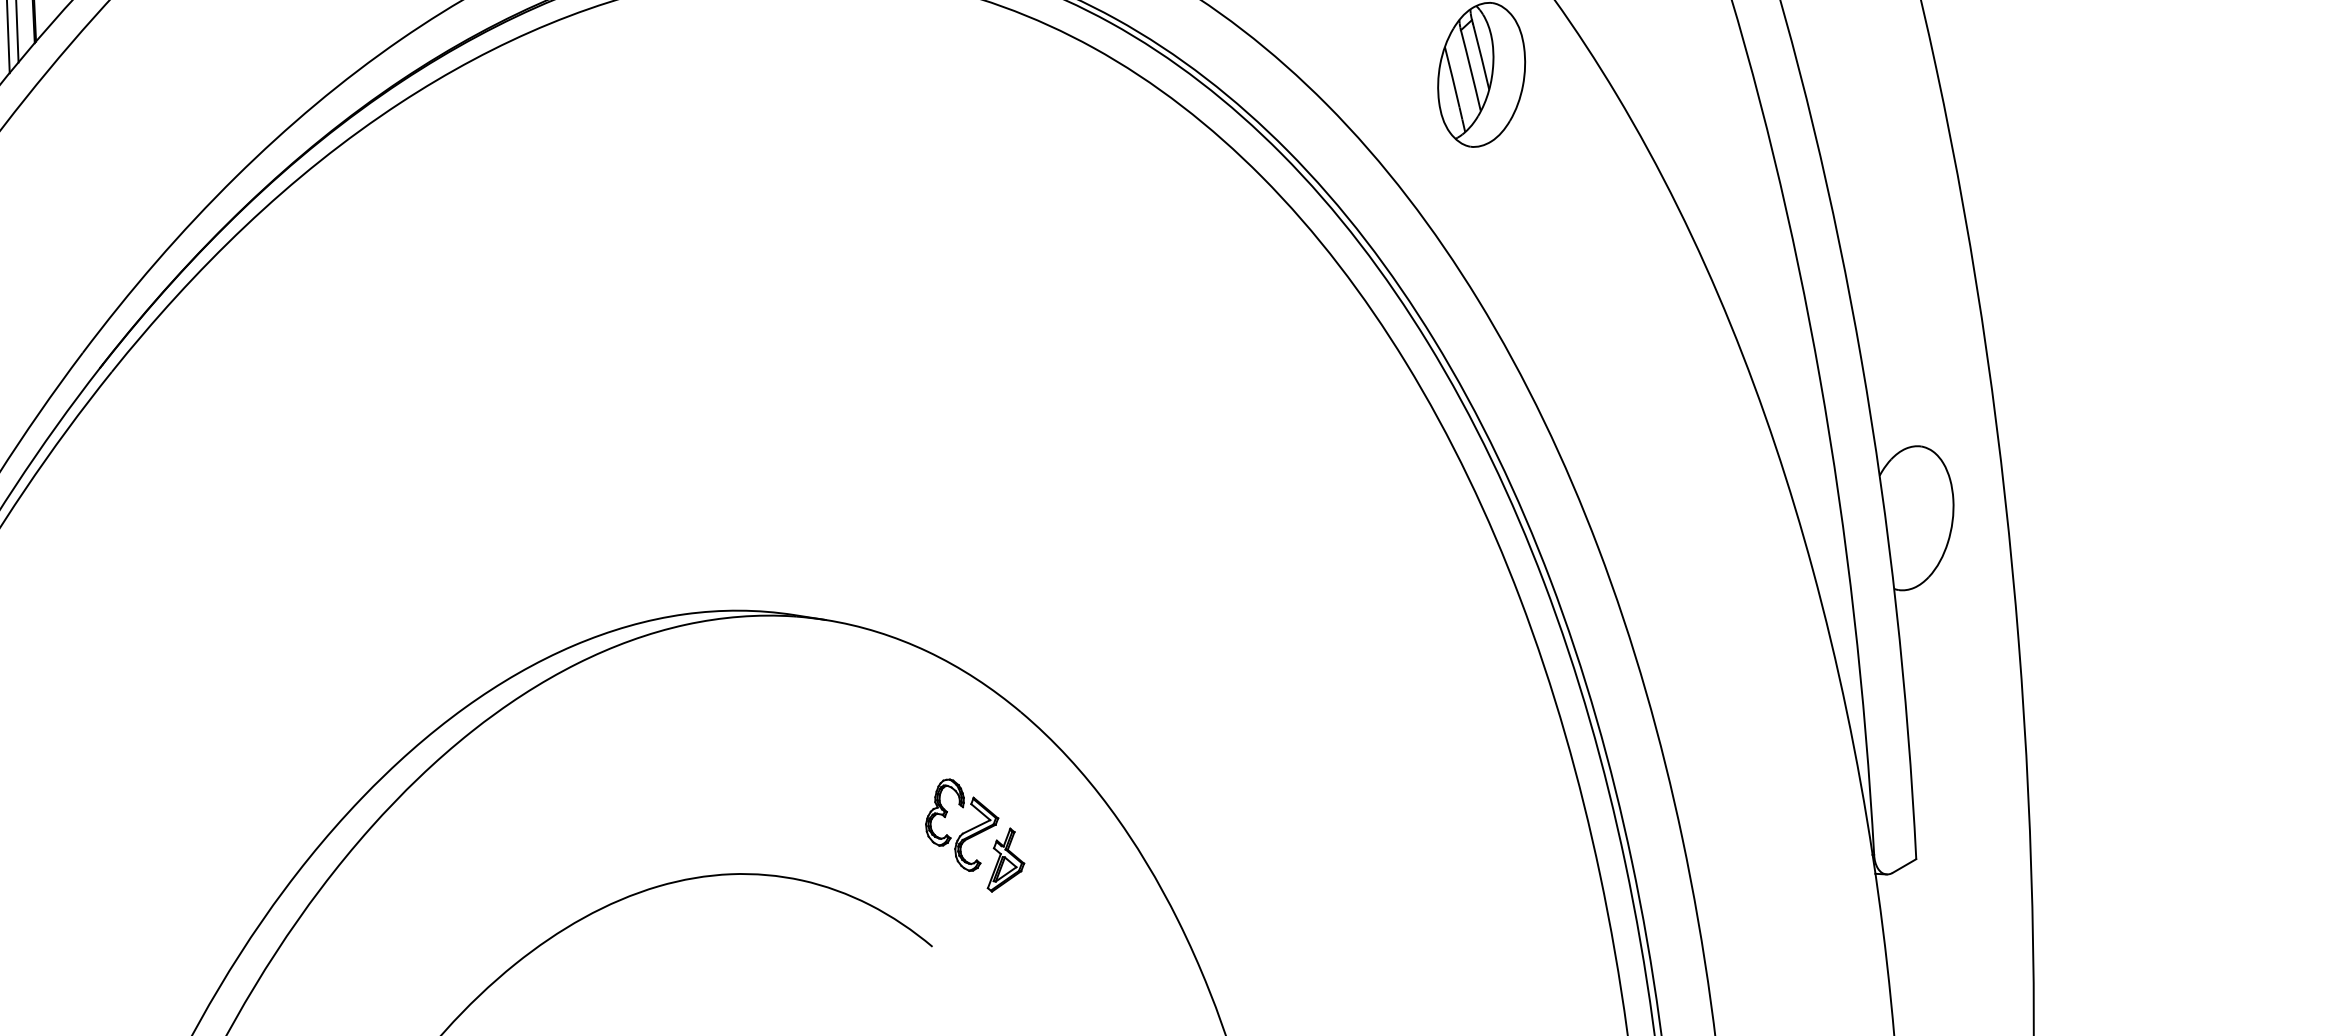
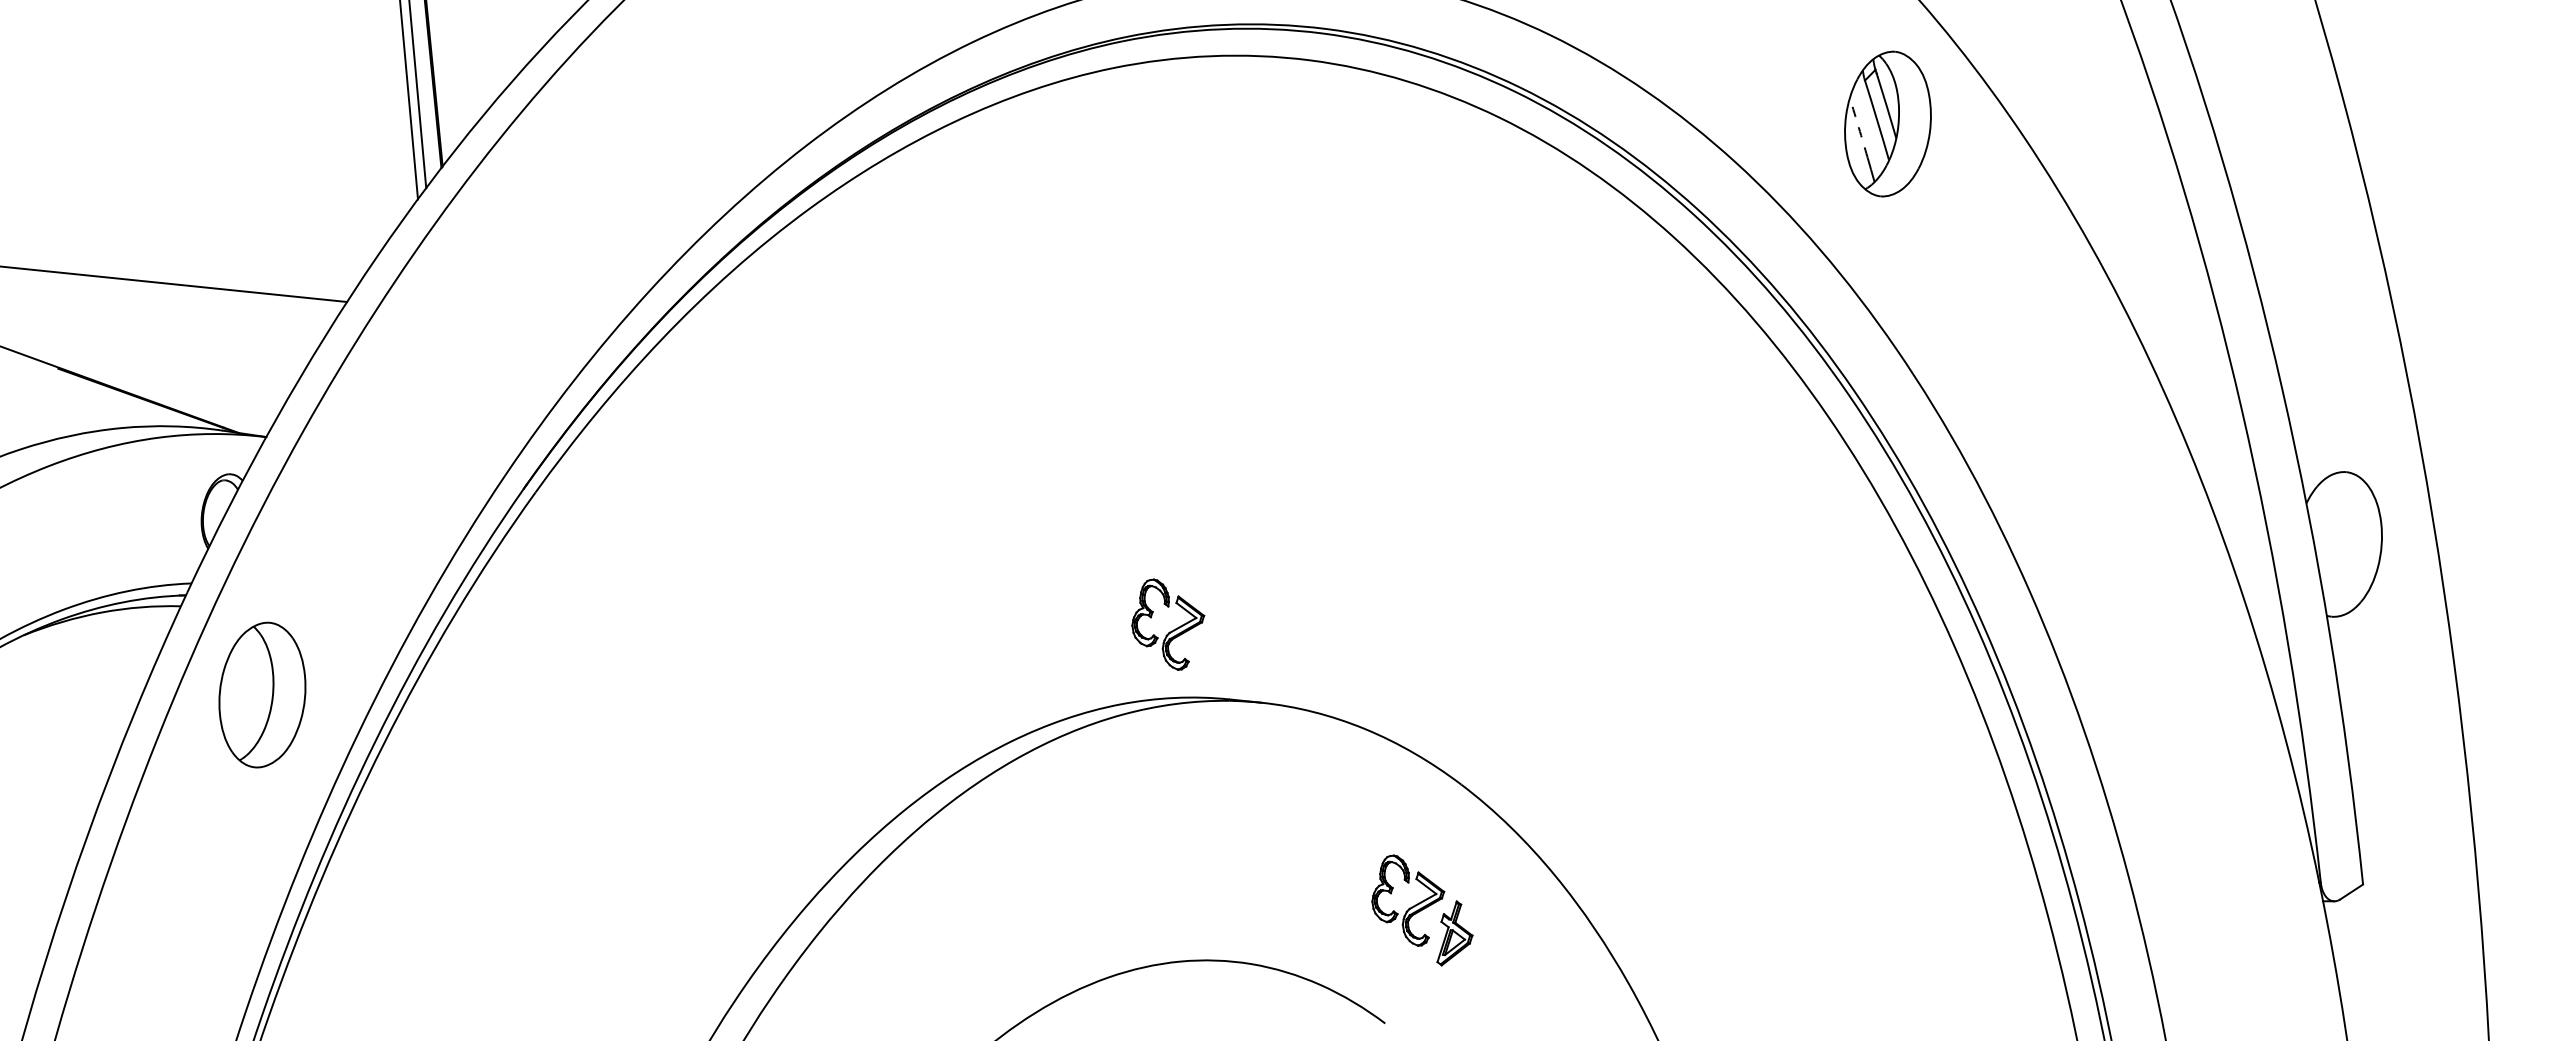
arc: (1452, 76) -> (1858, 127), solid -> dashed
part: (739, 543) -> (1171, 630), added

